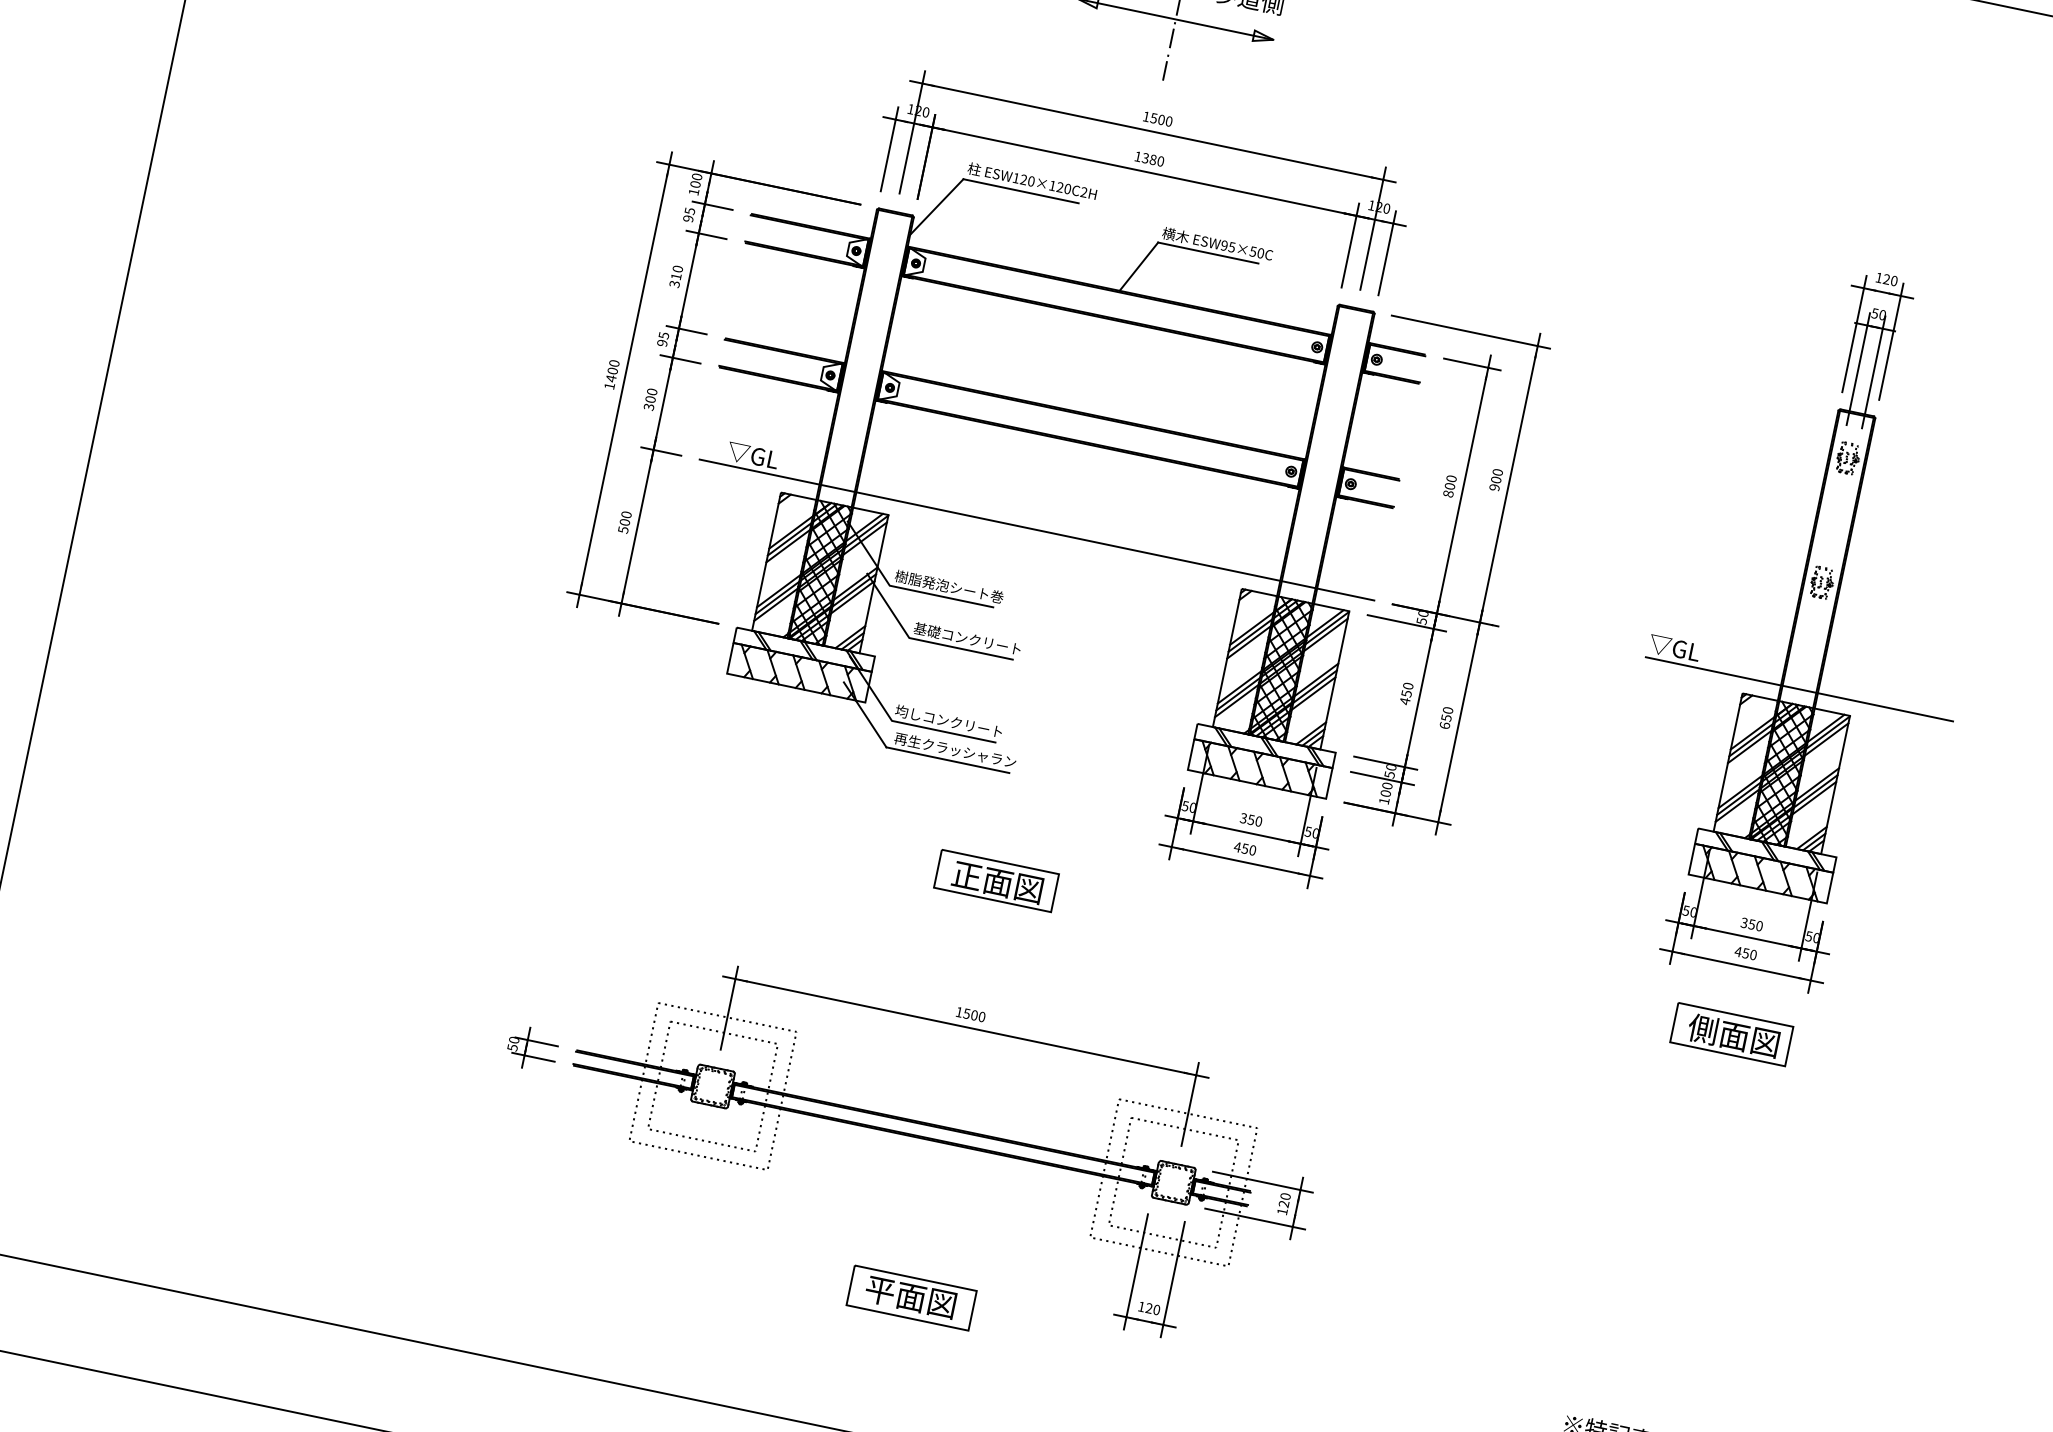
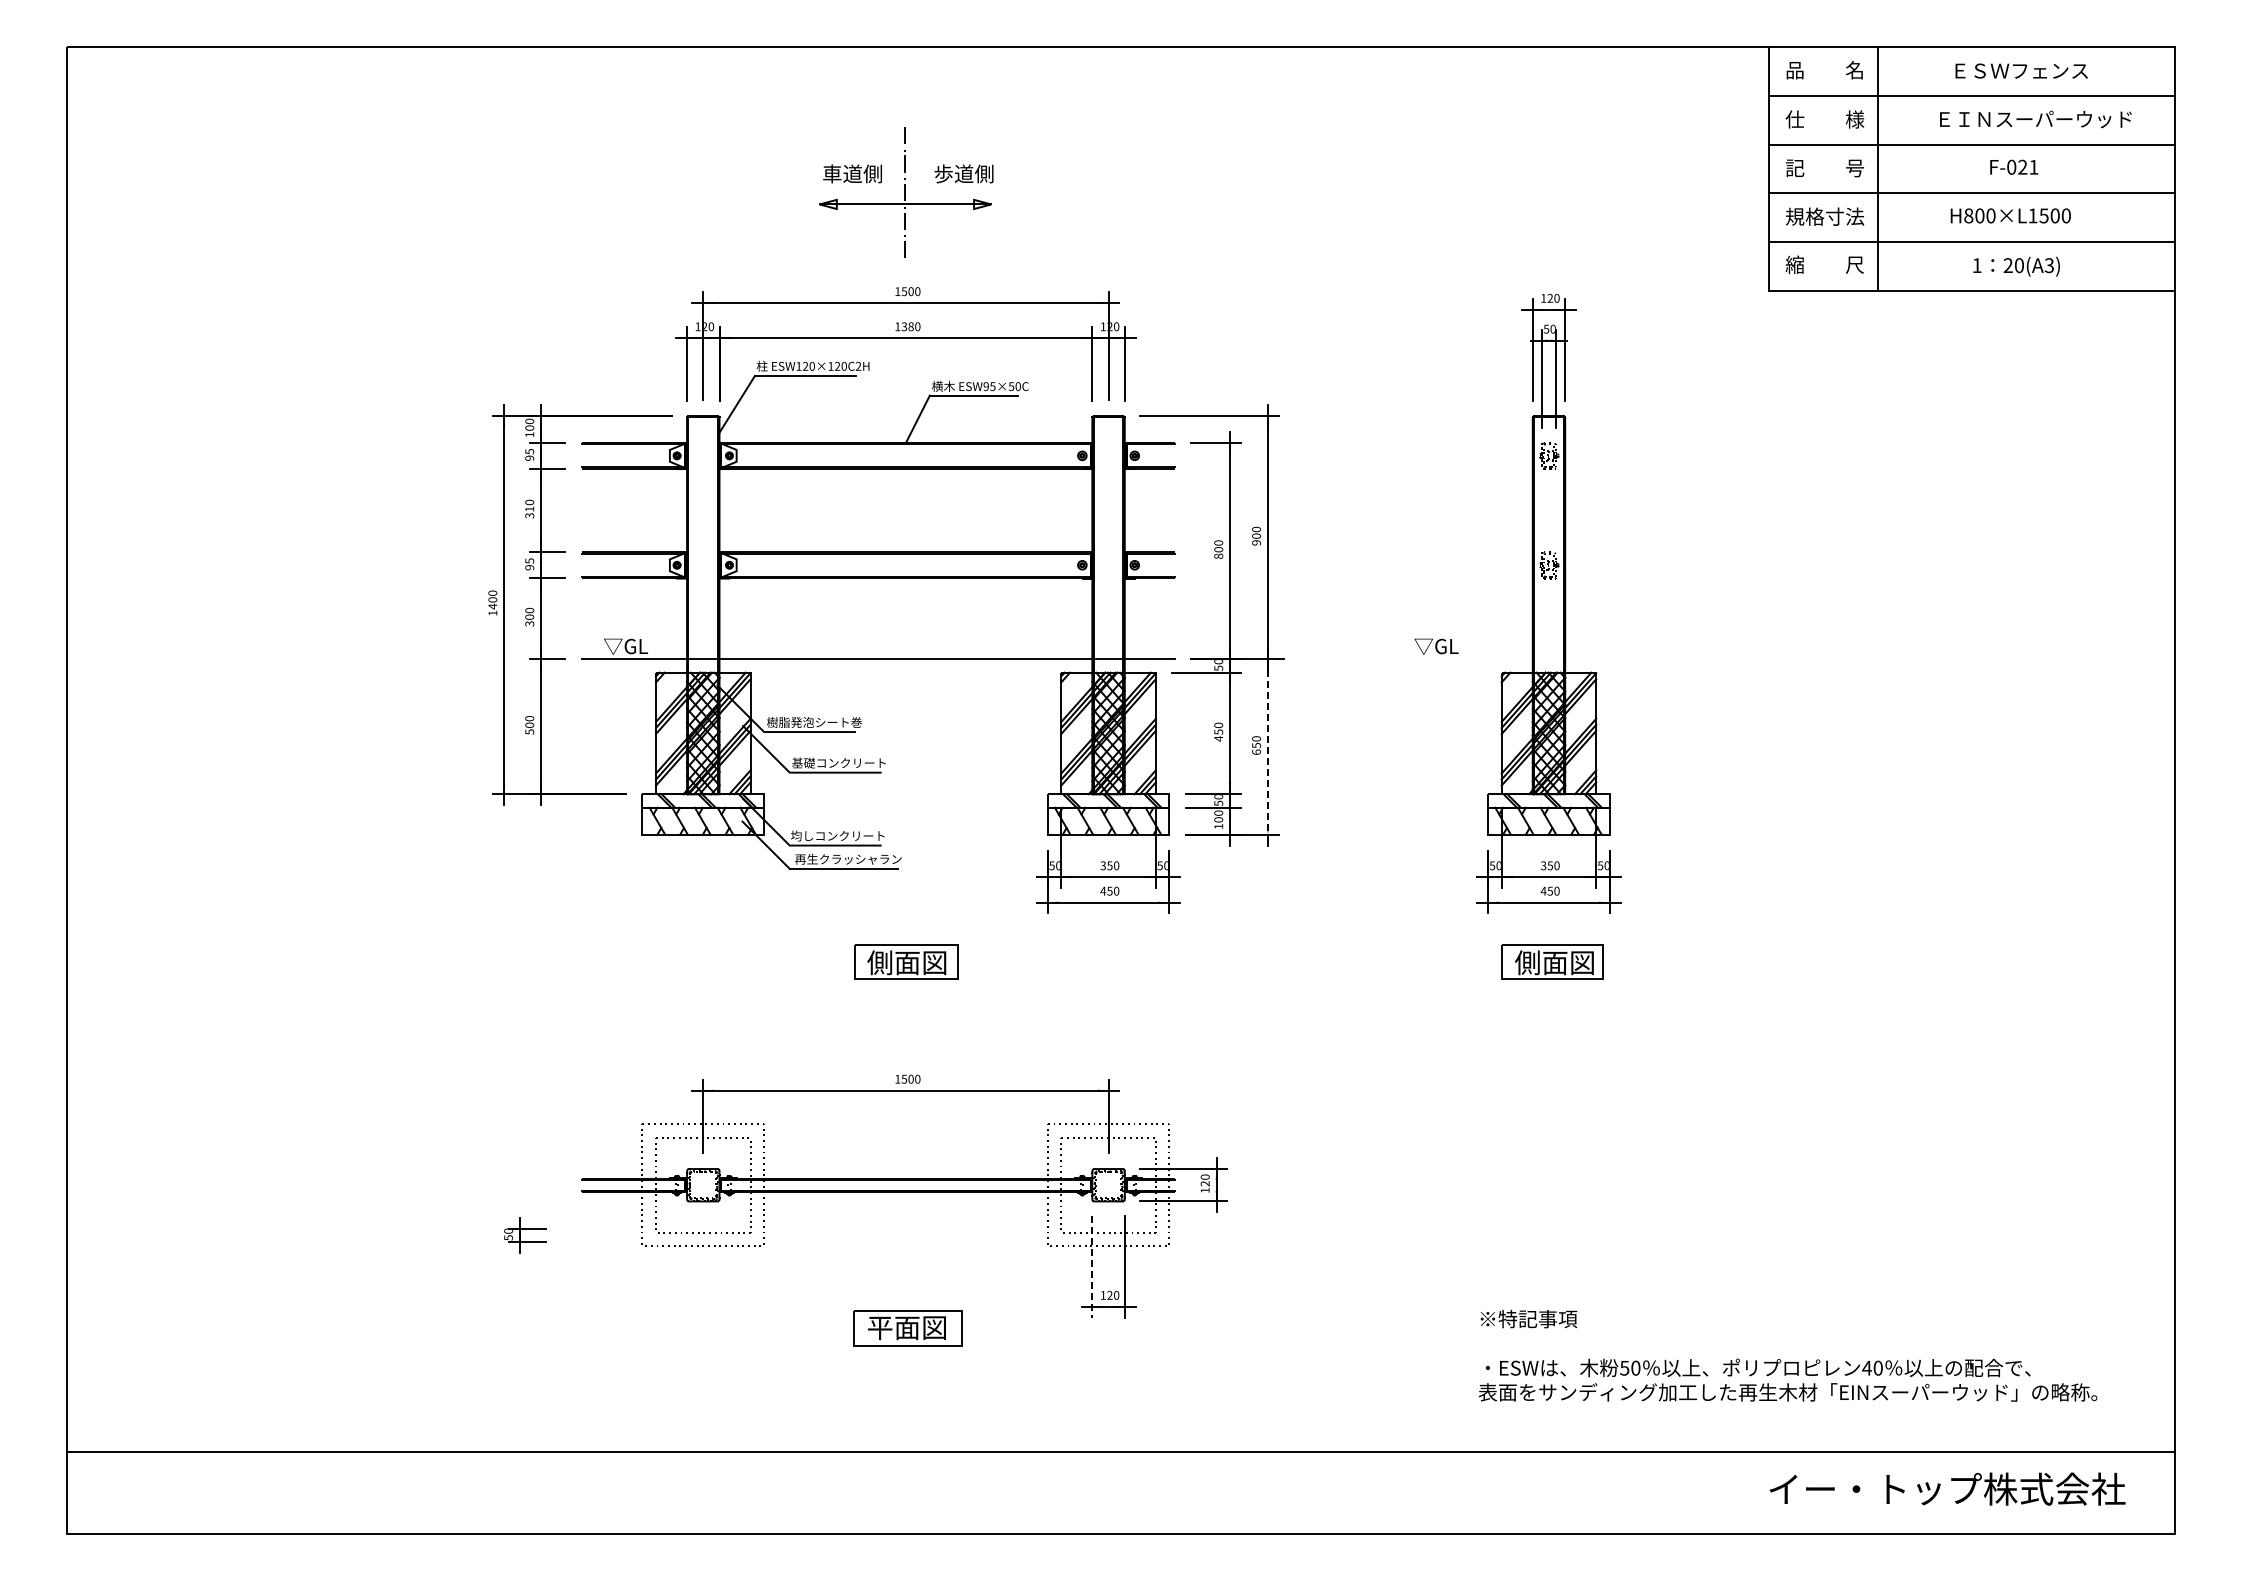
line: (1798, 689) -> (1548, 659), removed
line: (1458, 721) -> (1267, 746), solid -> dashed
text: (966, 875) -> (879, 962), 正面図 -> 側面図
part: (532, 1049) -> (525, 1235), moved
line: (1136, 1271) -> (1092, 1266), solid -> dashed

